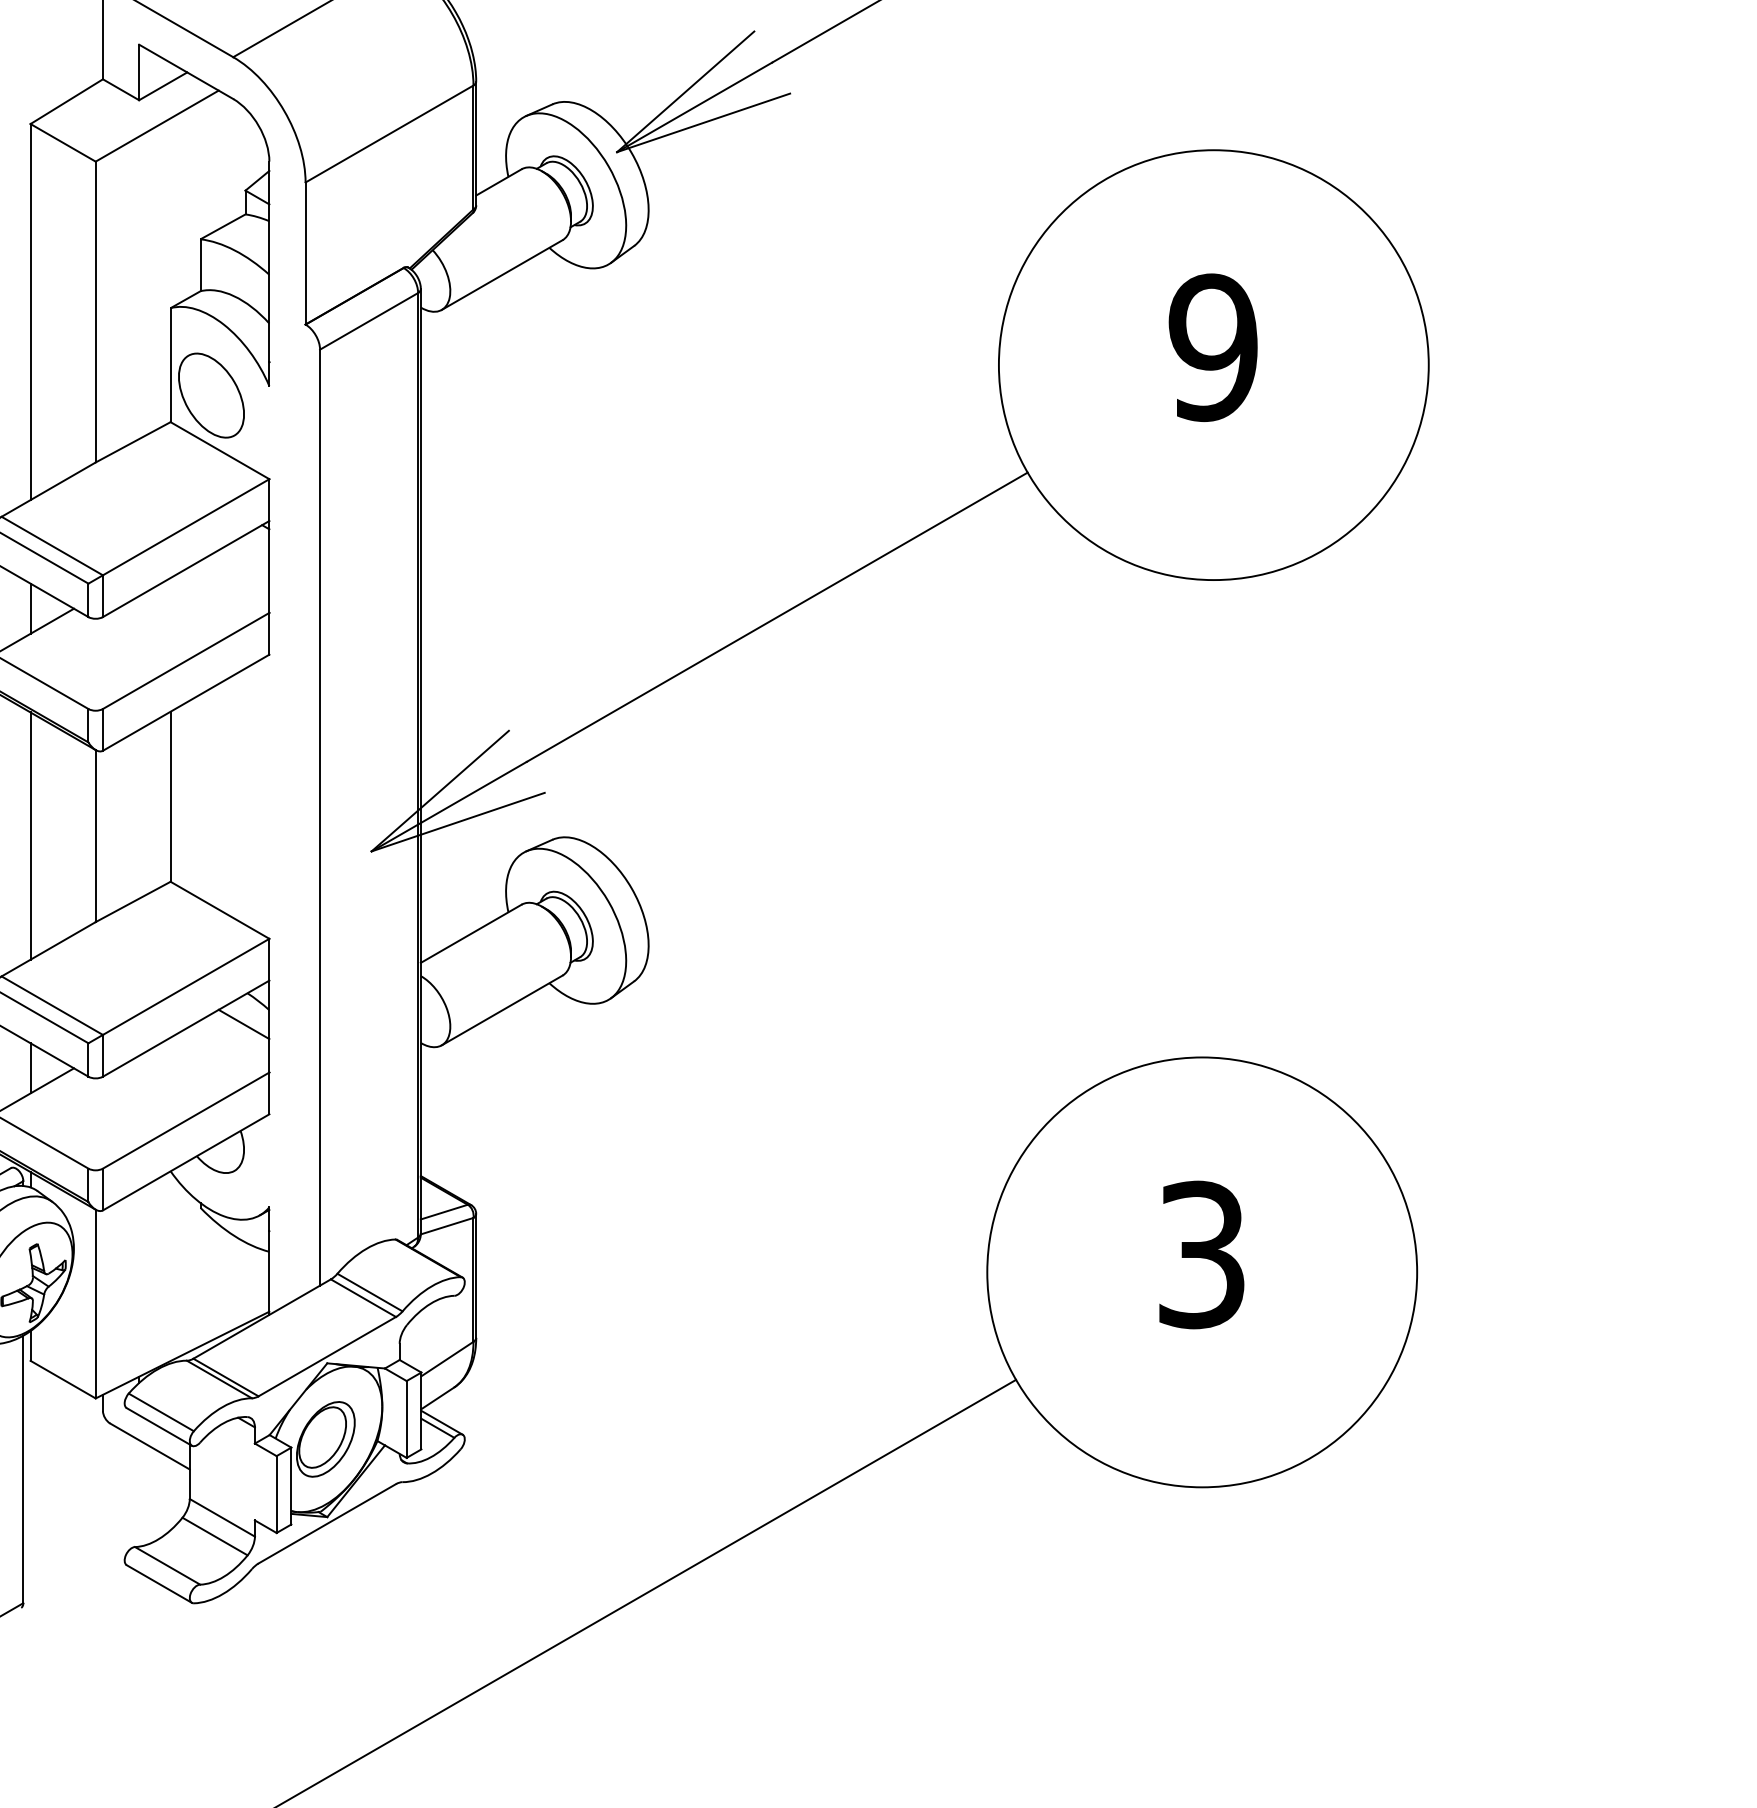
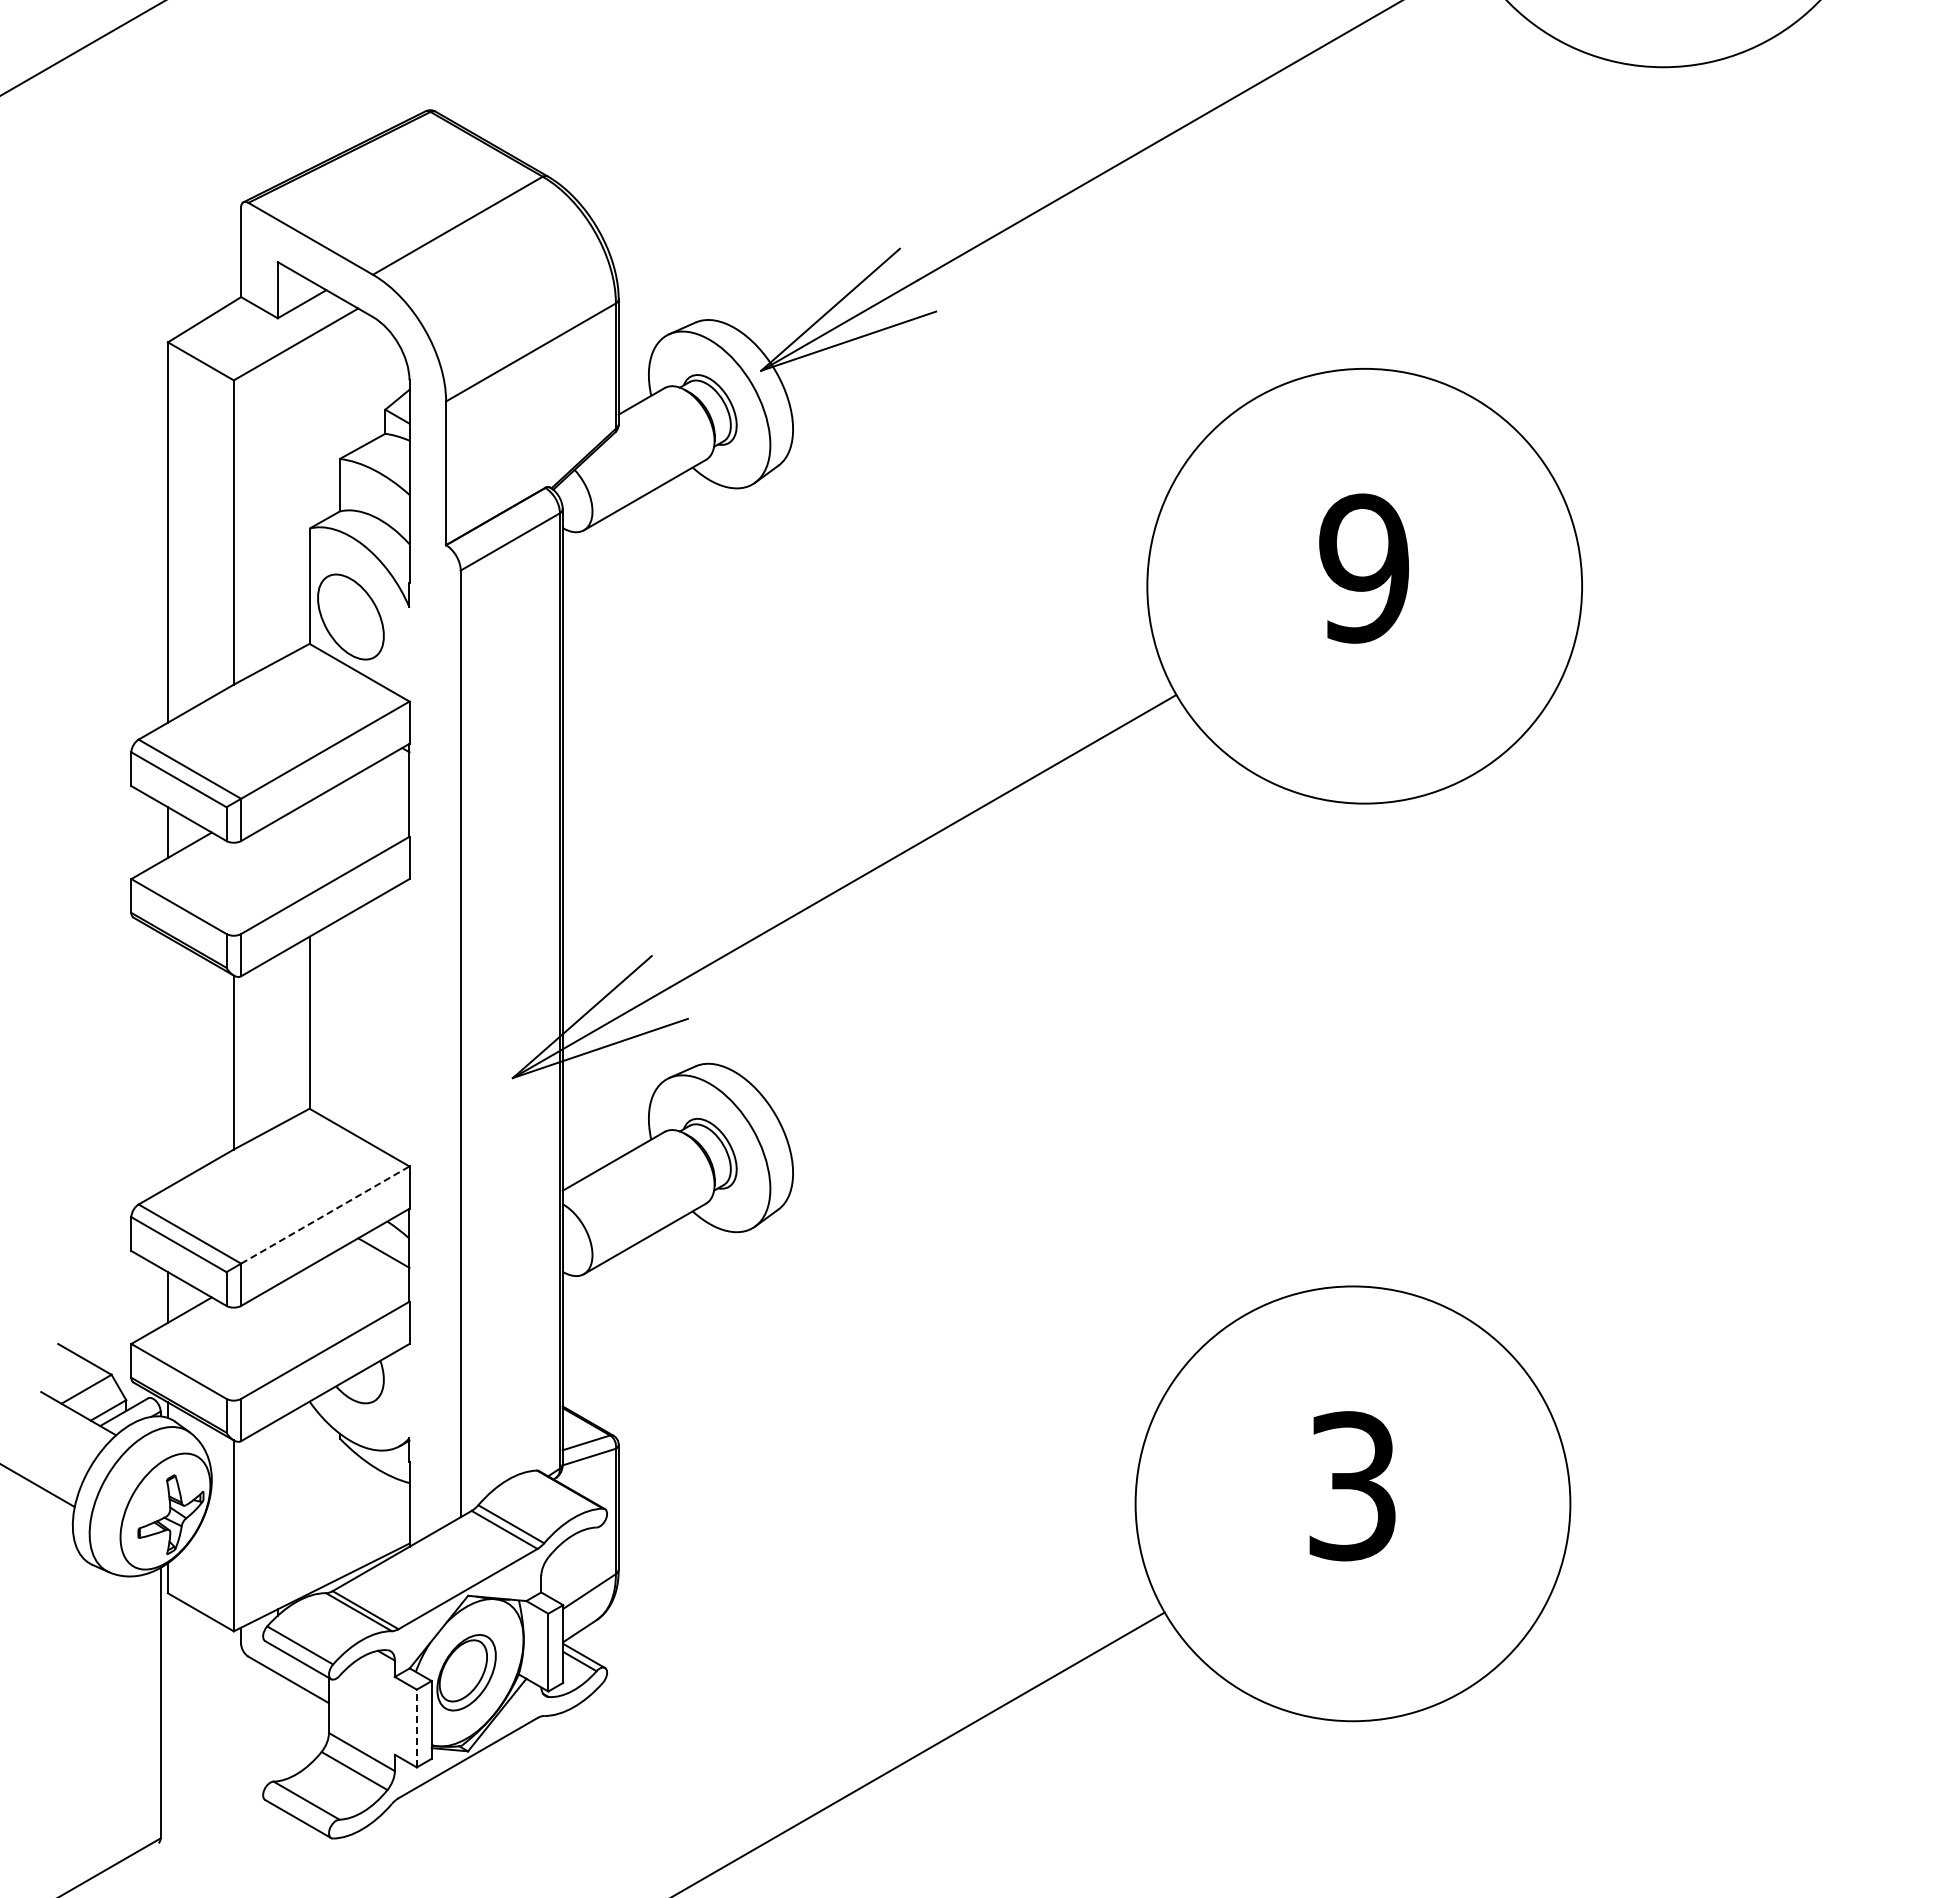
line: (30, 836) -> (167, 1062), removed
line: (186, 986) -> (325, 1214), solid -> dashed
line: (276, 1494) -> (416, 1728), solid -> dashed

